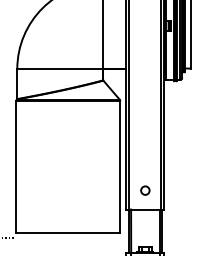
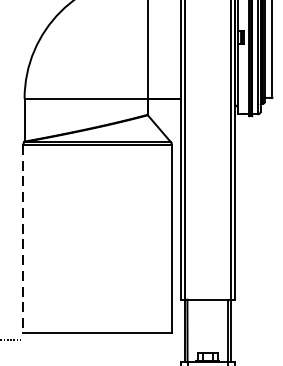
line: (16, 167) -> (23, 239), solid -> dashed
circle: (145, 190) -> (208, 272), removed

